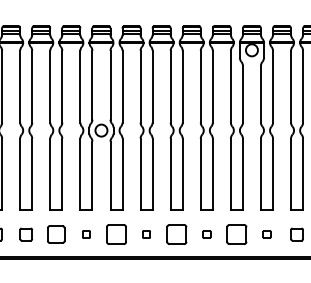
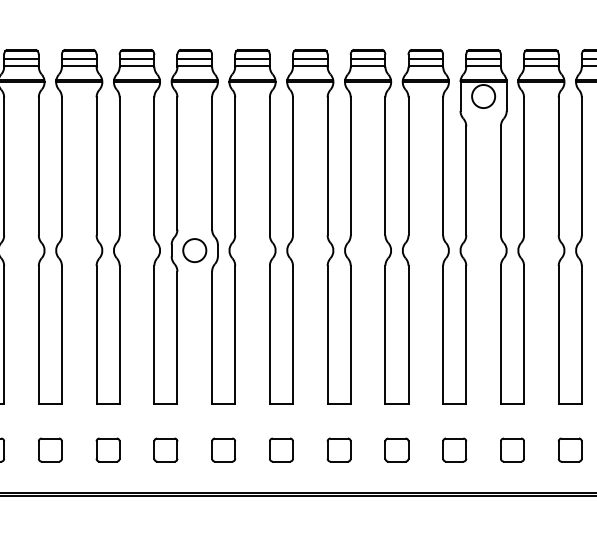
part: (56, 234) -> (108, 450), size x0.71
part: (86, 234) -> (166, 450), size x1.67
part: (116, 234) -> (223, 450), size x0.62
part: (146, 234) -> (281, 450), size x1.67
part: (176, 234) -> (338, 450), size x0.62
part: (206, 234) -> (396, 450), size x1.67
part: (236, 234) -> (453, 450), size x0.62
part: (266, 234) -> (511, 450), size x1.67

